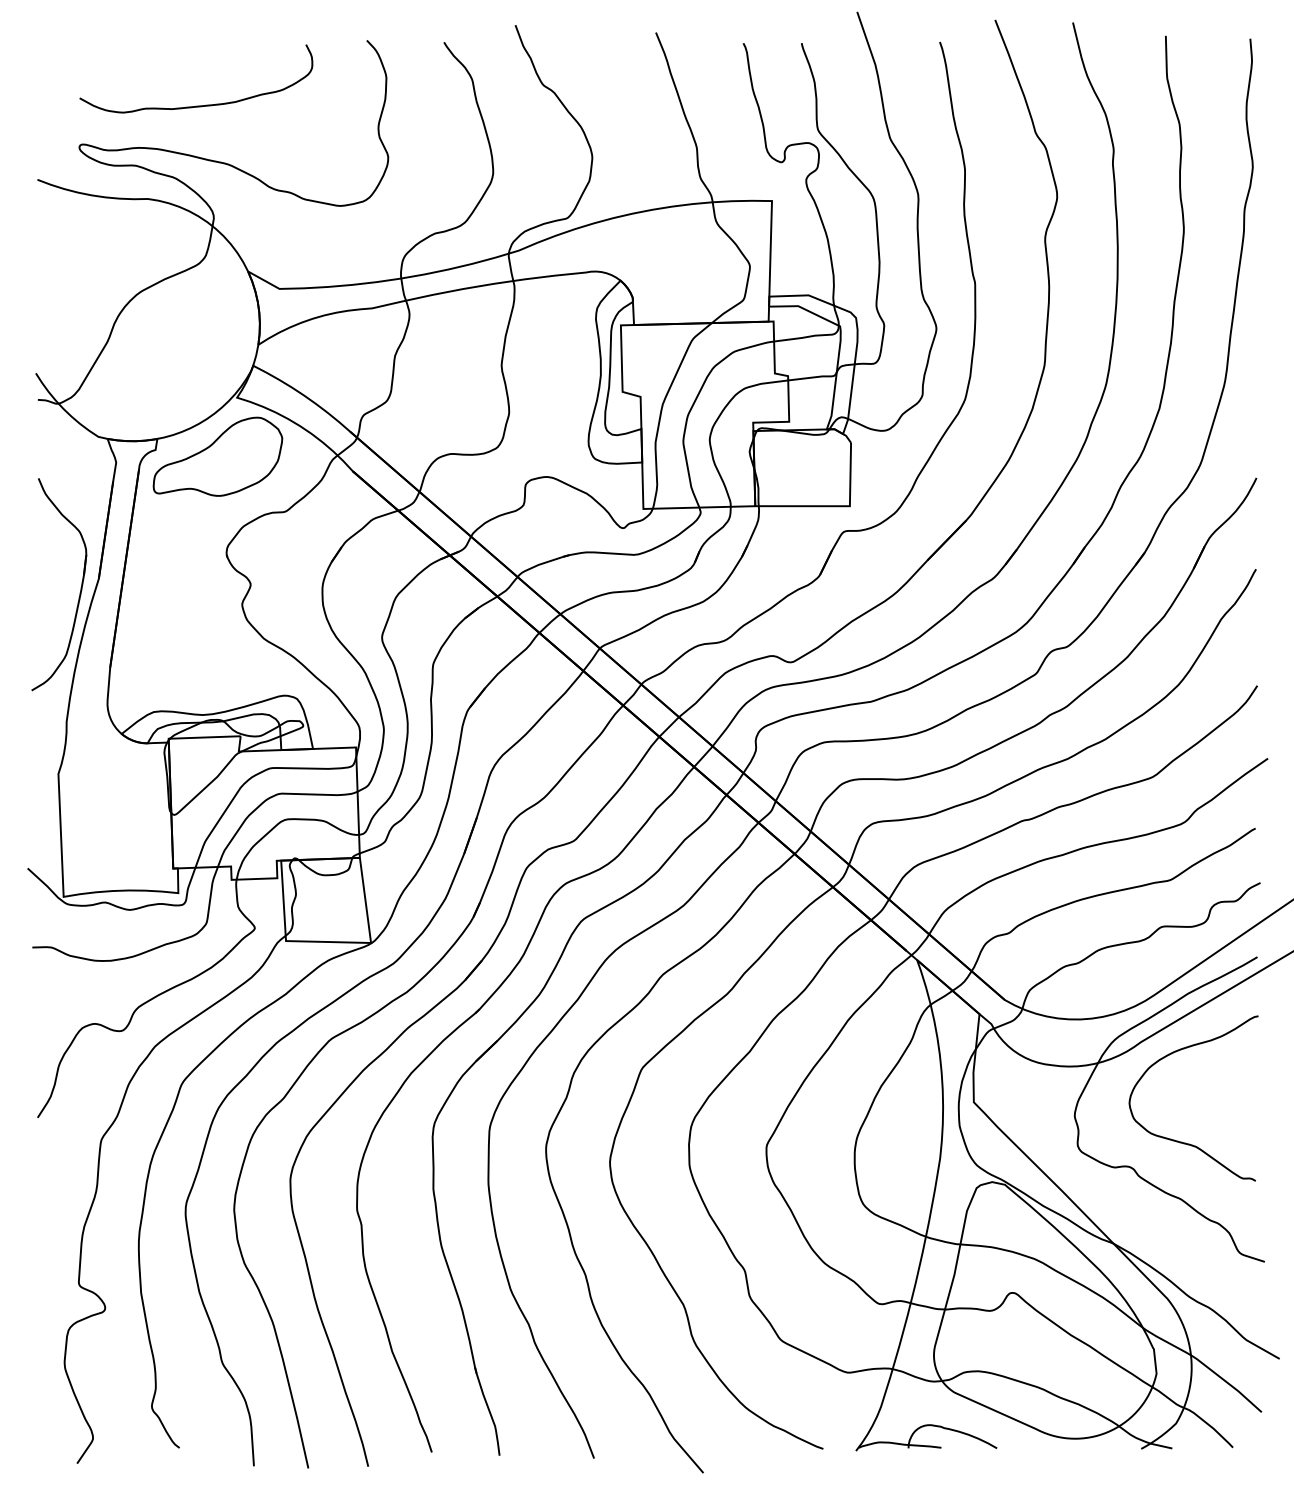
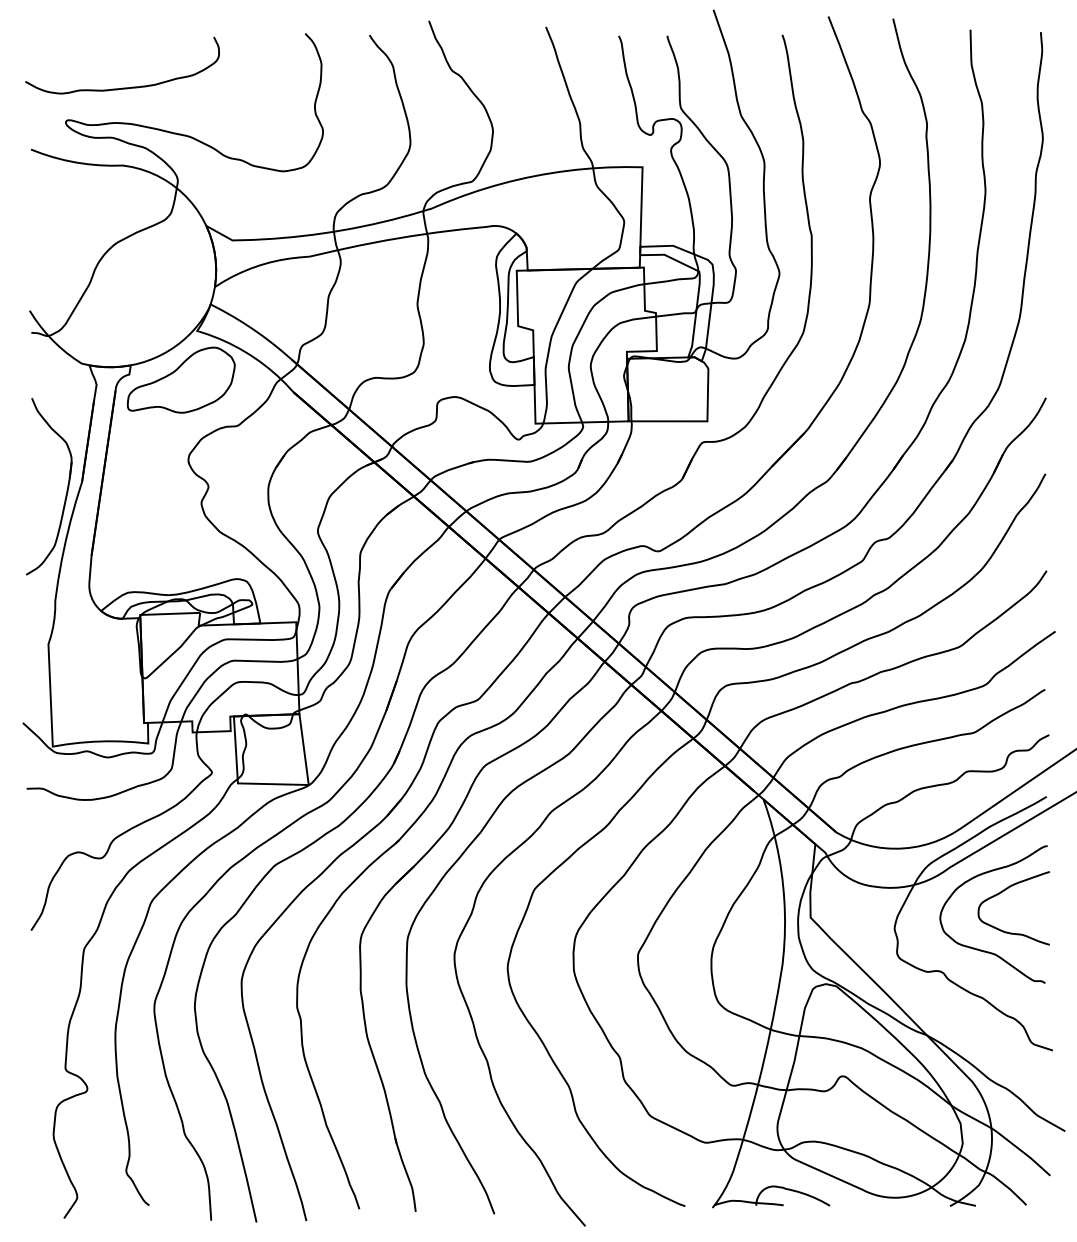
curve: (196, 105) -> (122, 87), moved
curve: (1205, 1071) -> (1003, 892), added

